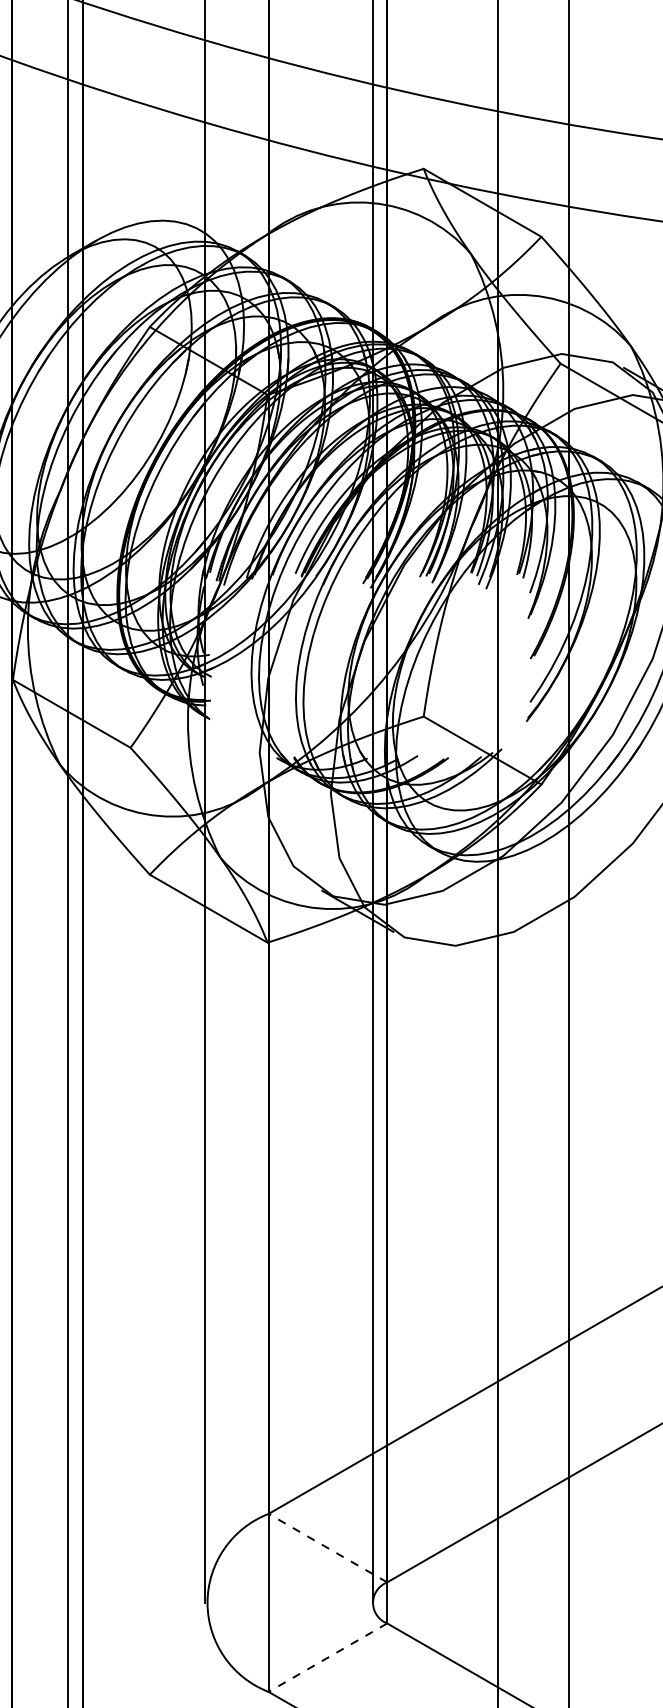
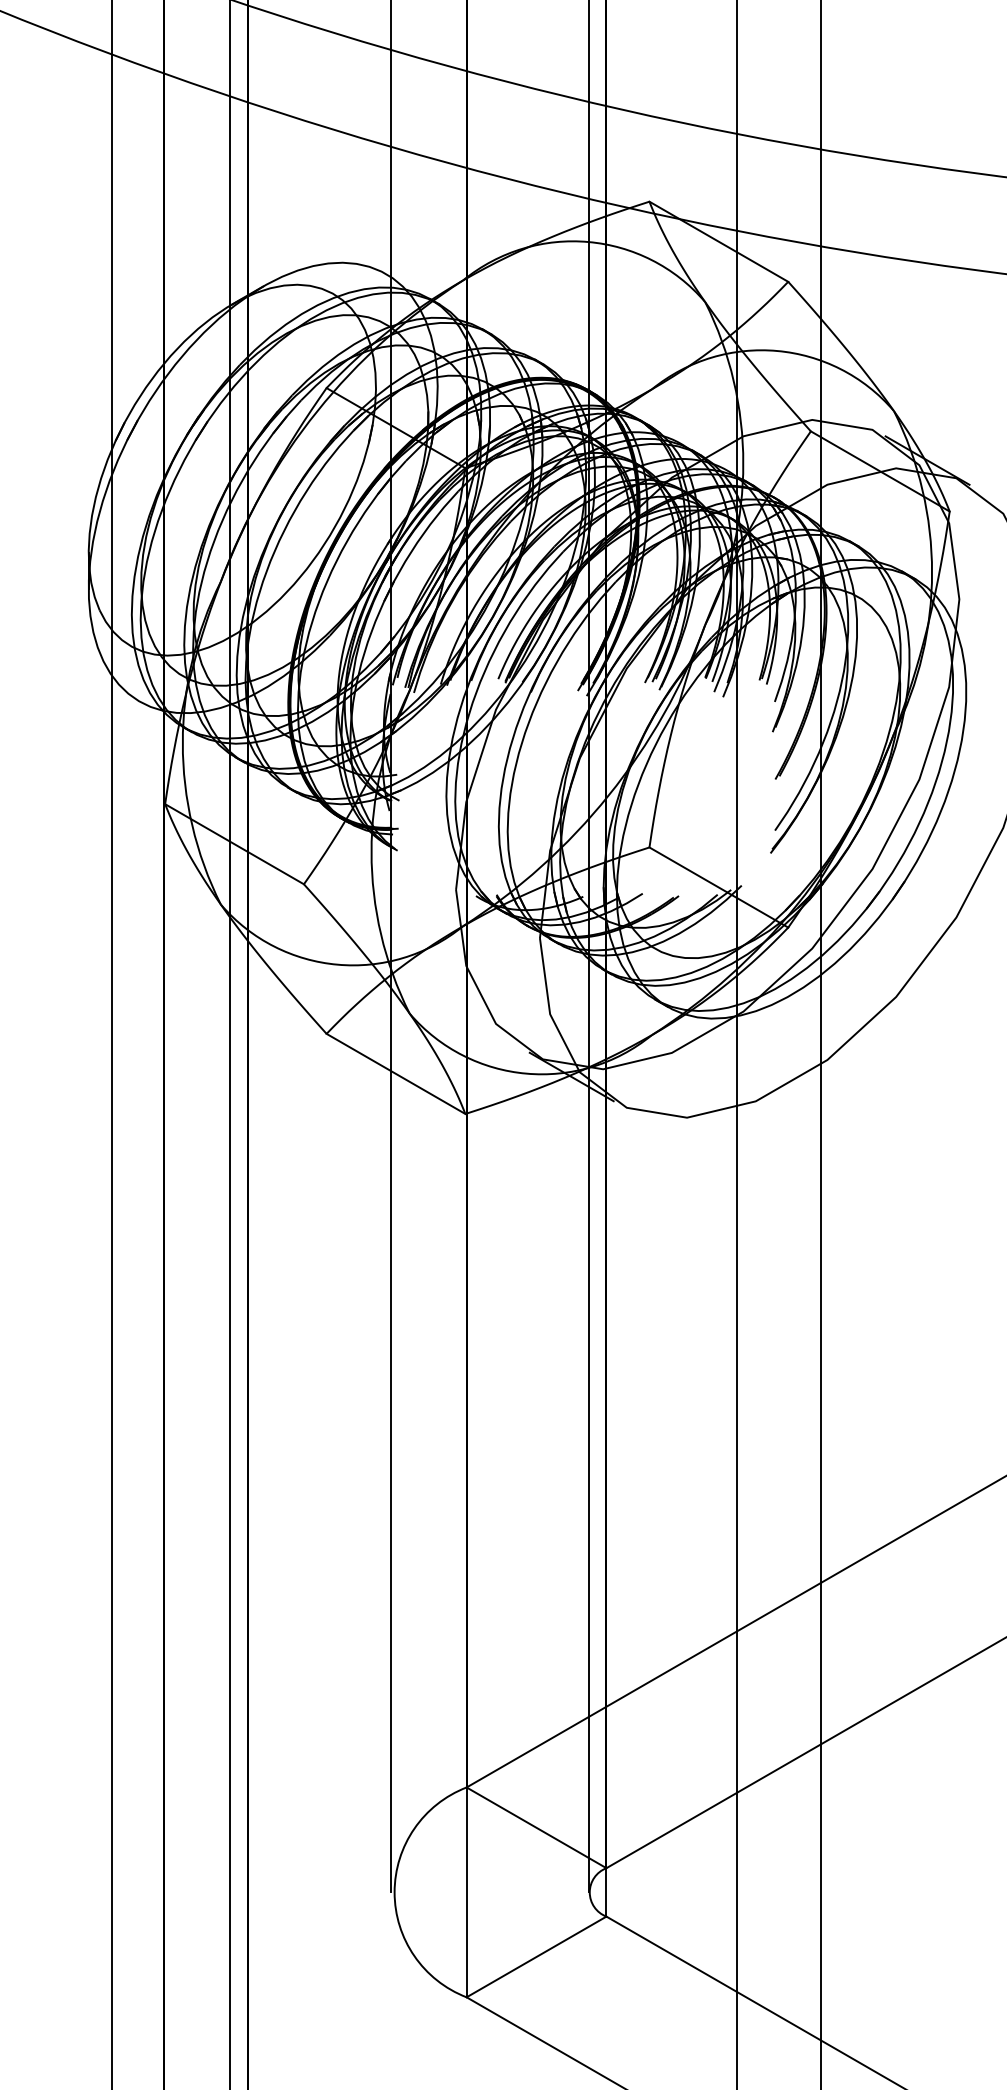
line: (327, 1547) -> (536, 1827), dashed -> solid
line: (327, 1657) -> (536, 1956), dashed -> solid

